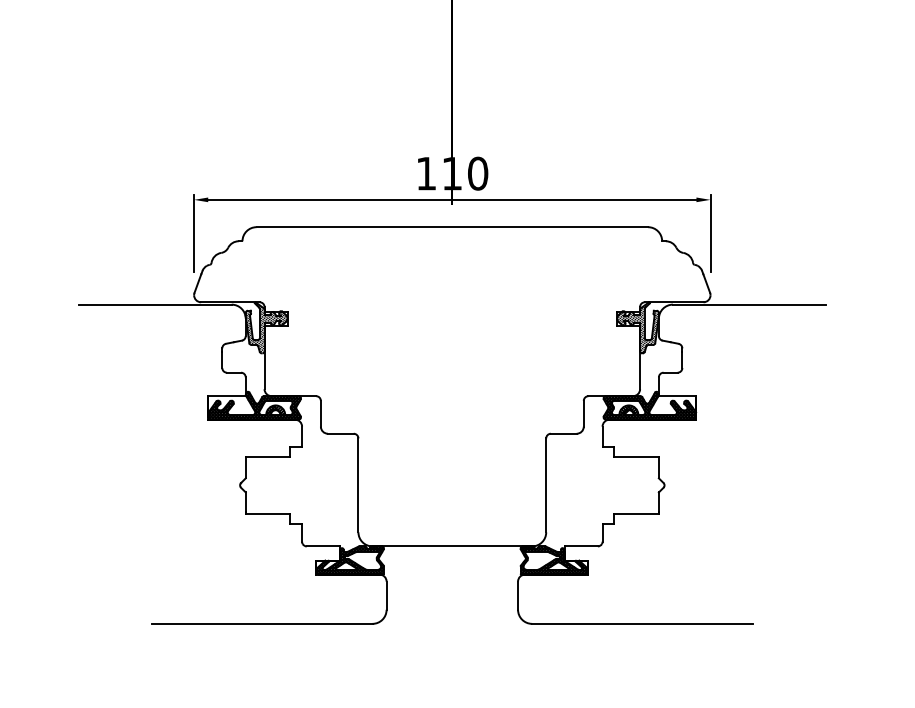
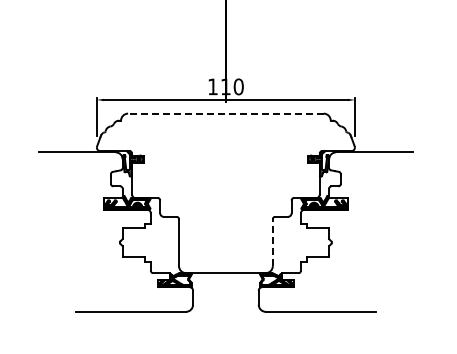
line: (451, 226) -> (225, 113), solid -> dashed
line: (545, 485) -> (272, 242), solid -> dashed

